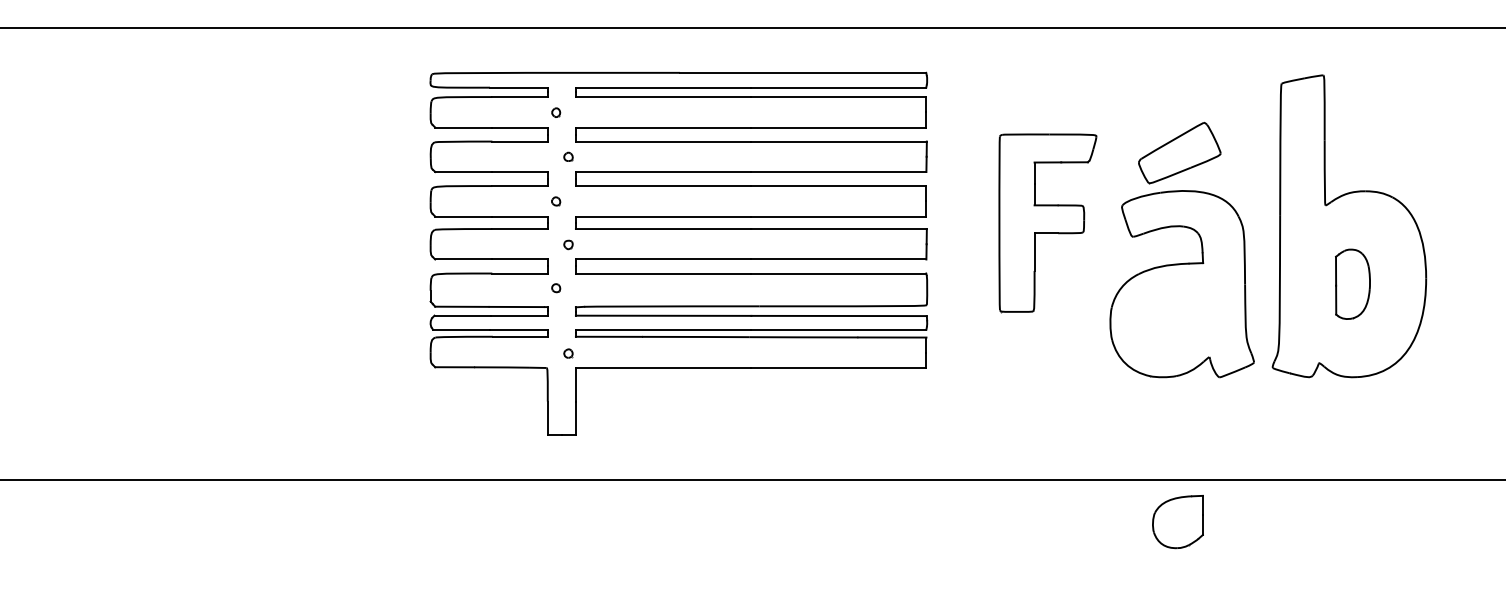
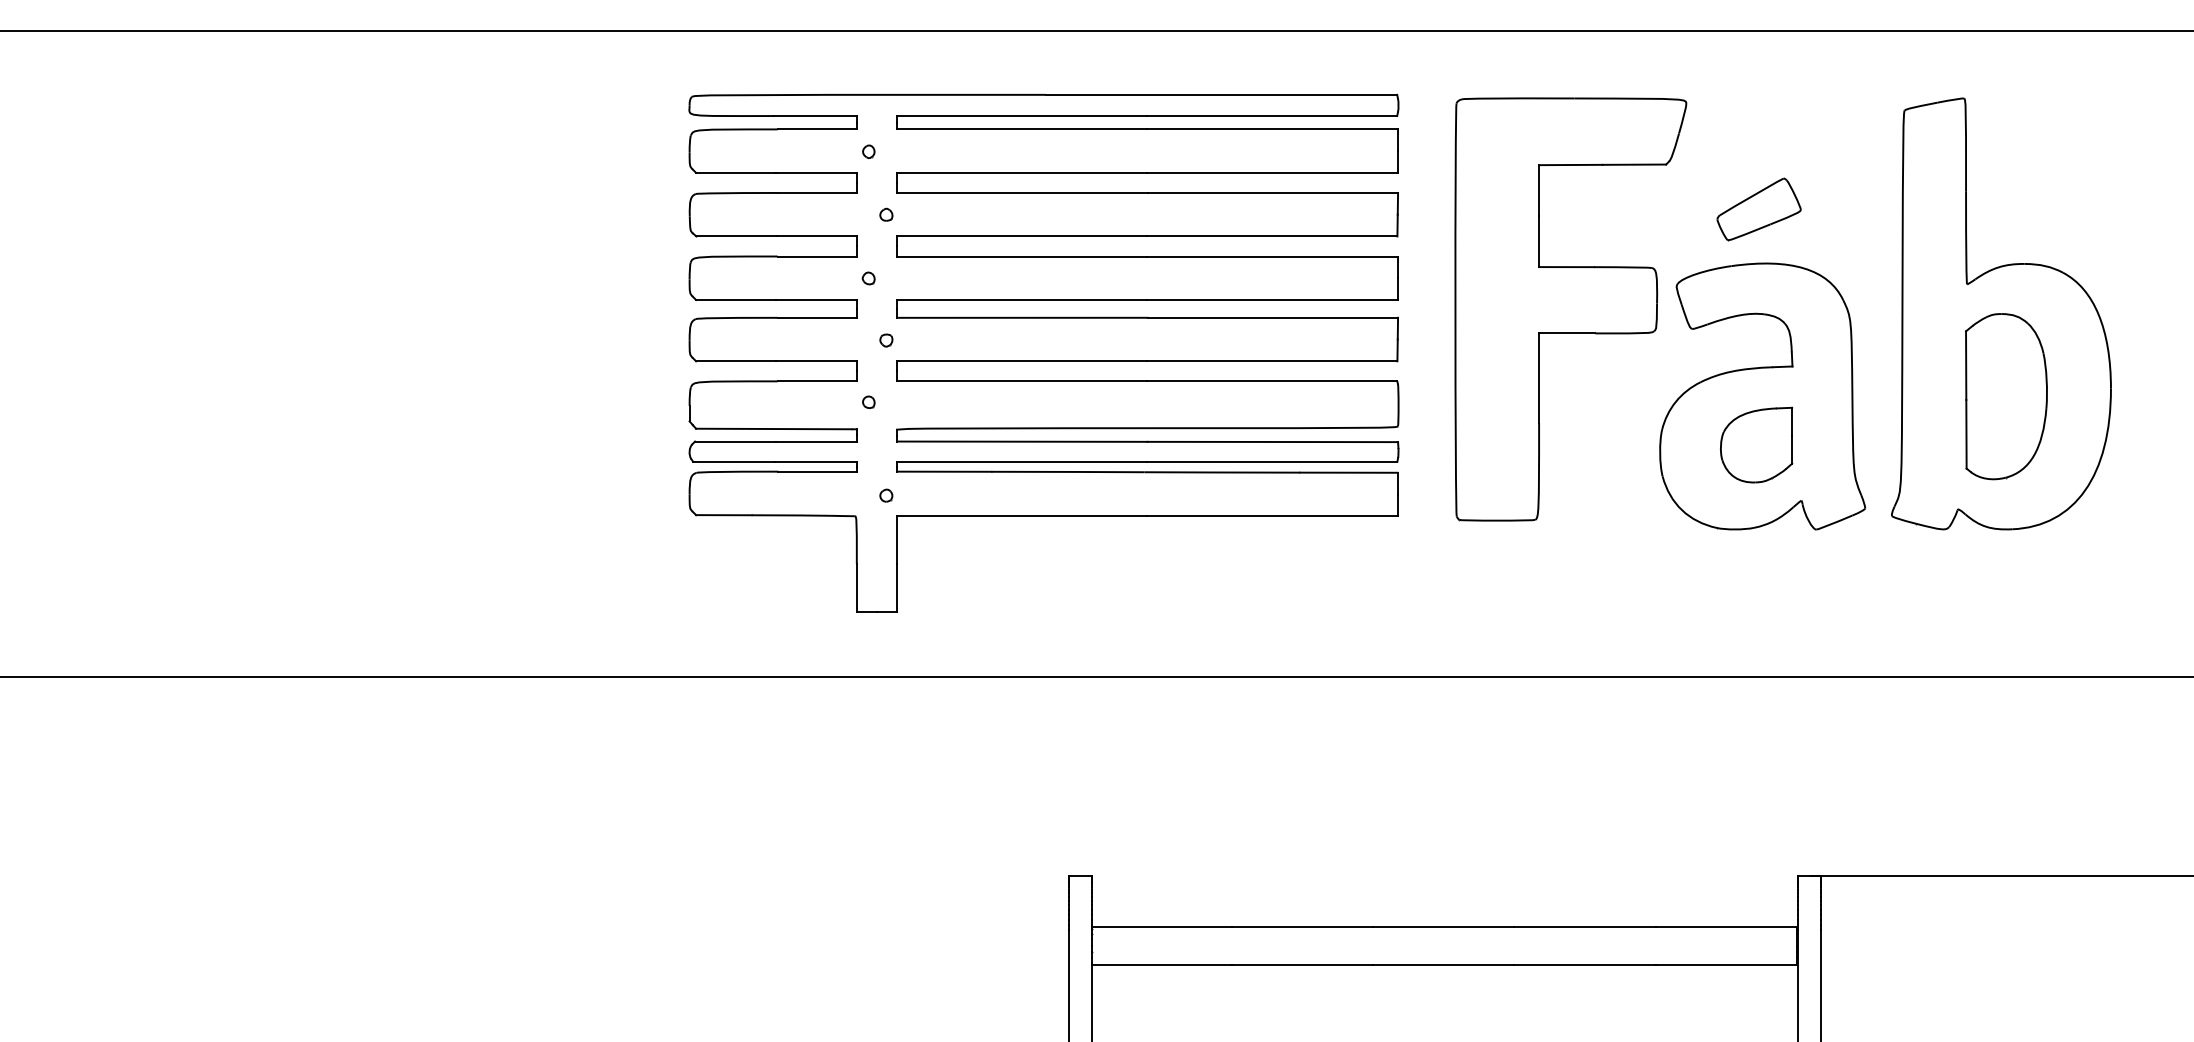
part: (1179, 153) -> (1758, 209), size x0.71
part: (1047, 223) -> (1570, 309), size x1.67
part: (1353, 284) -> (2006, 396), size x1.67
part: (1177, 521) -> (1756, 444), moved

